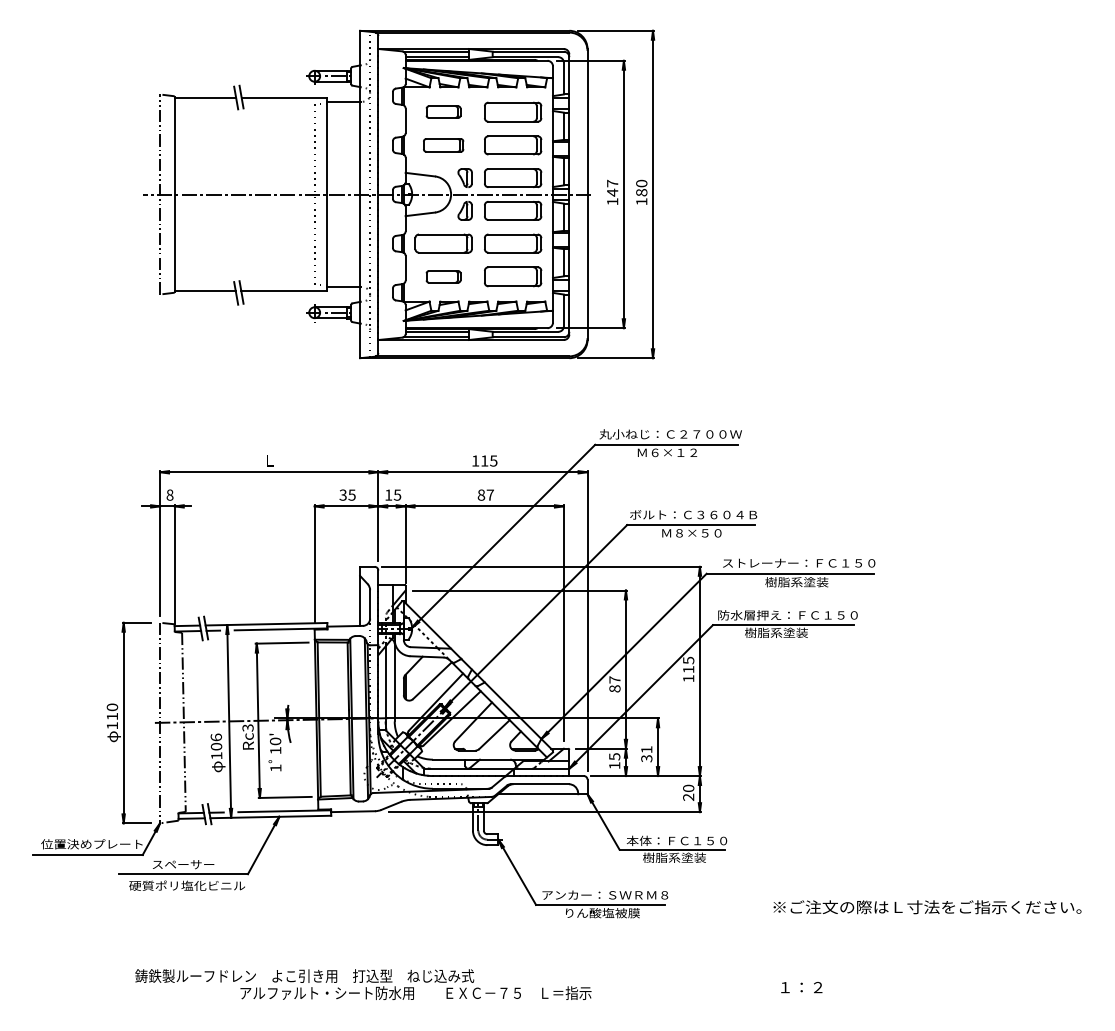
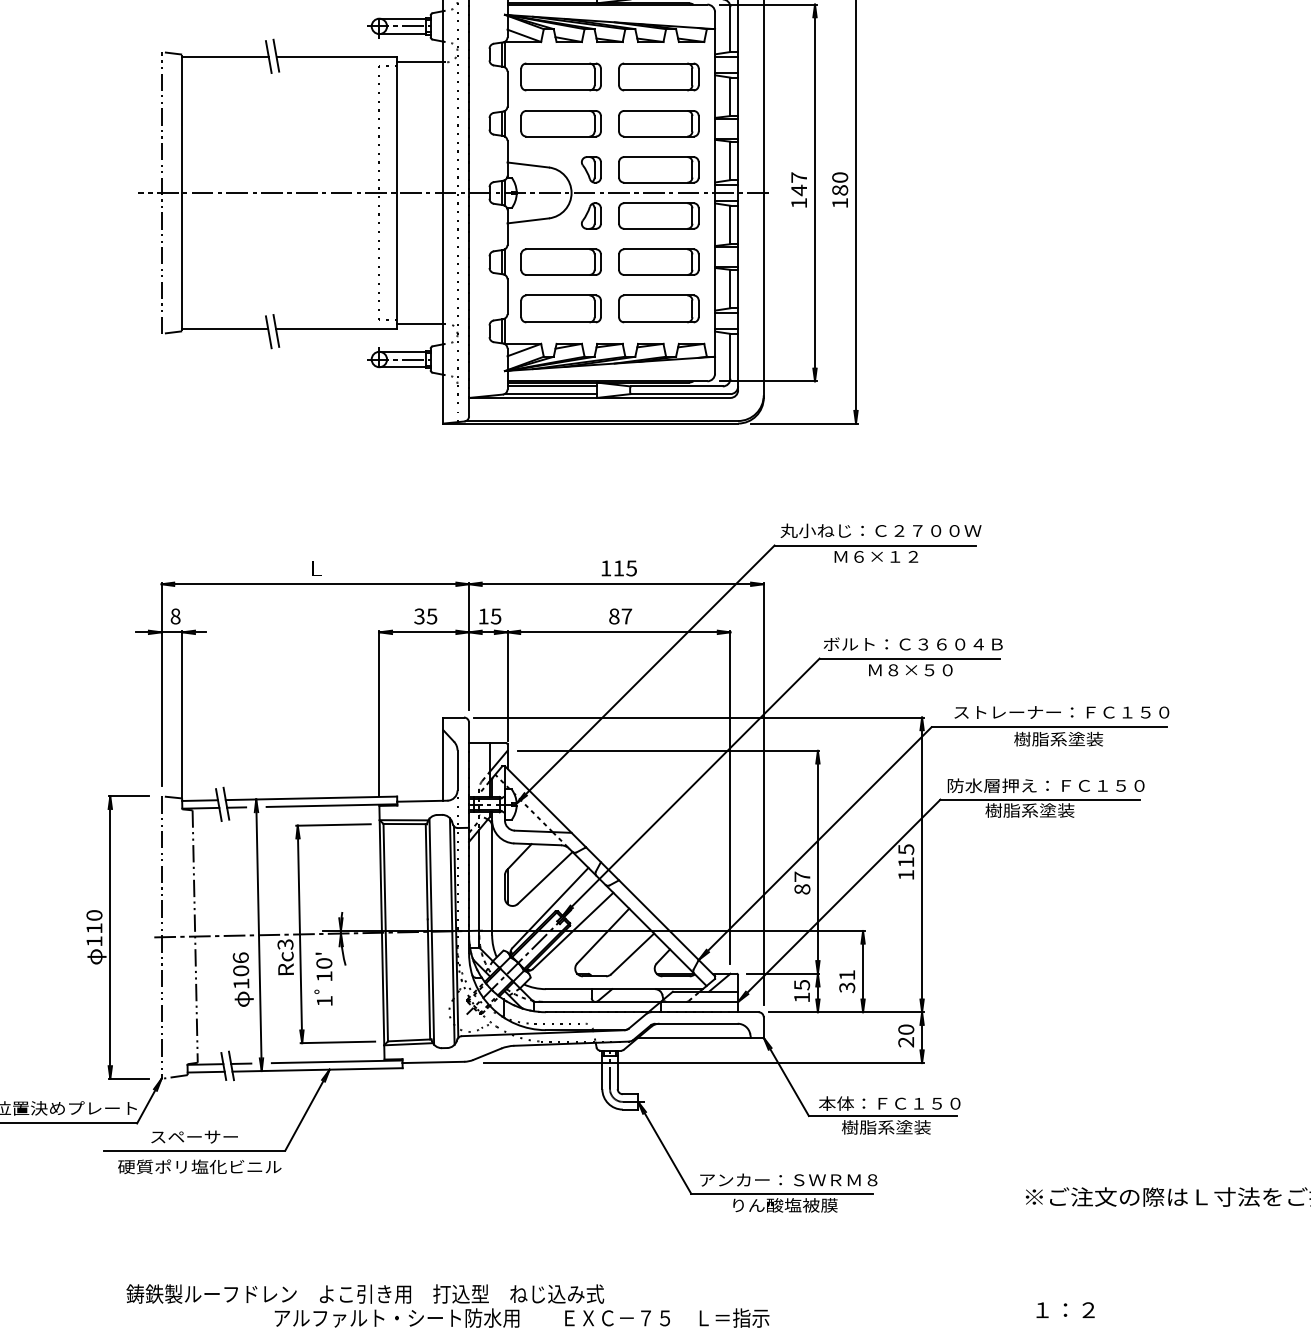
part: (443, 111) -> (560, 76), size x1.67
part: (443, 145) -> (560, 123), size x1.43
part: (443, 276) -> (560, 308), size x1.67

